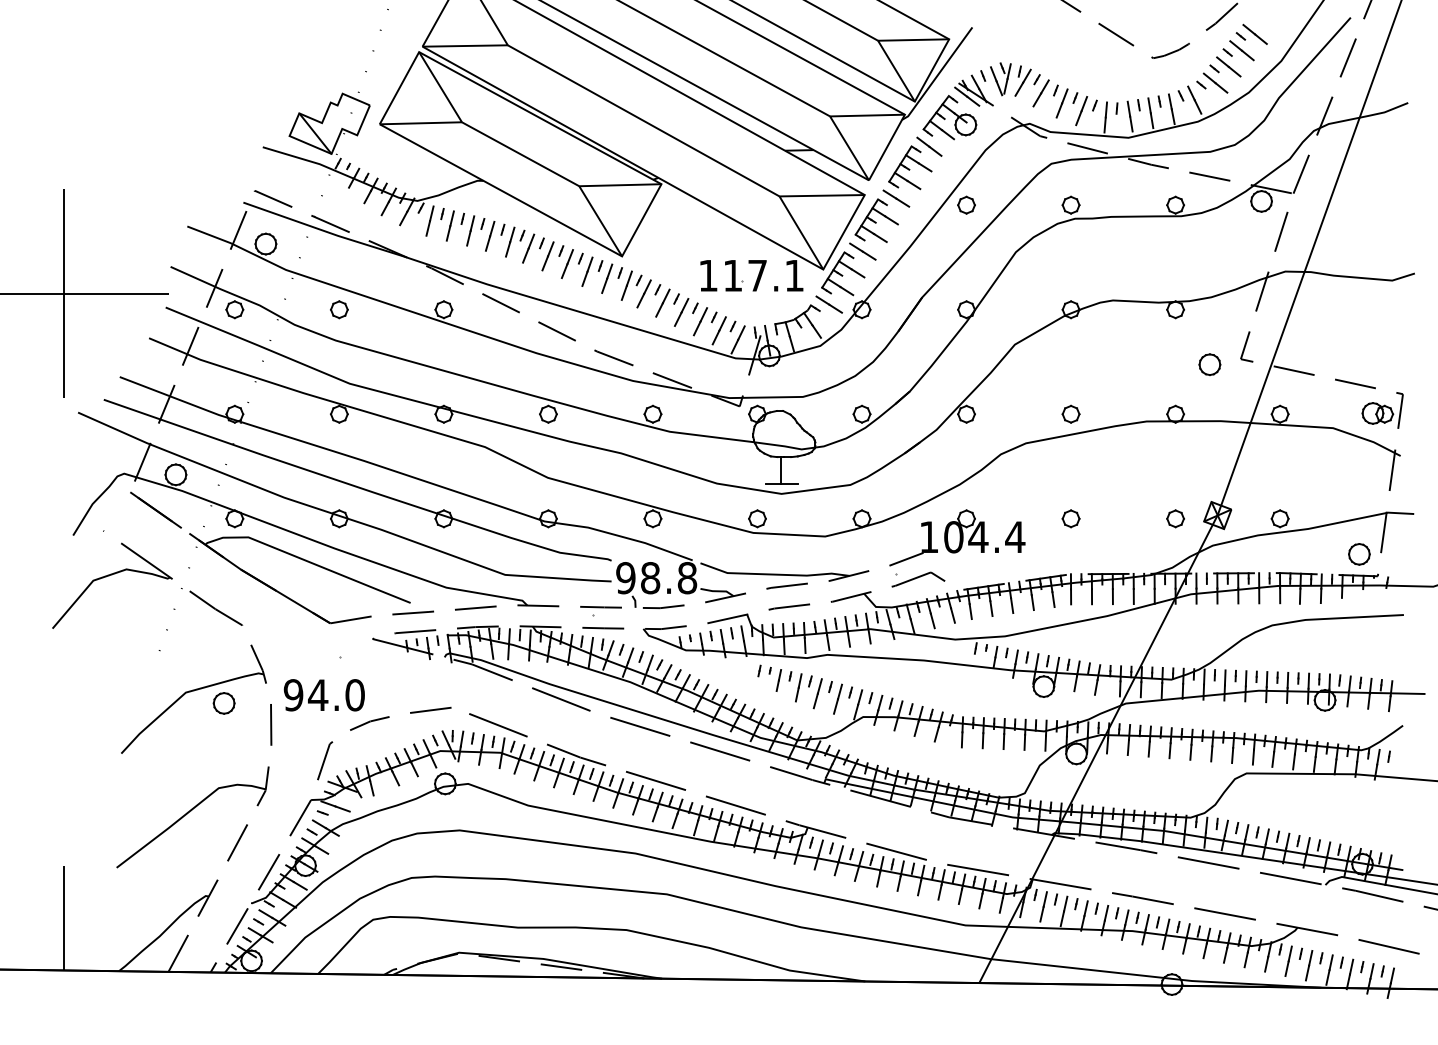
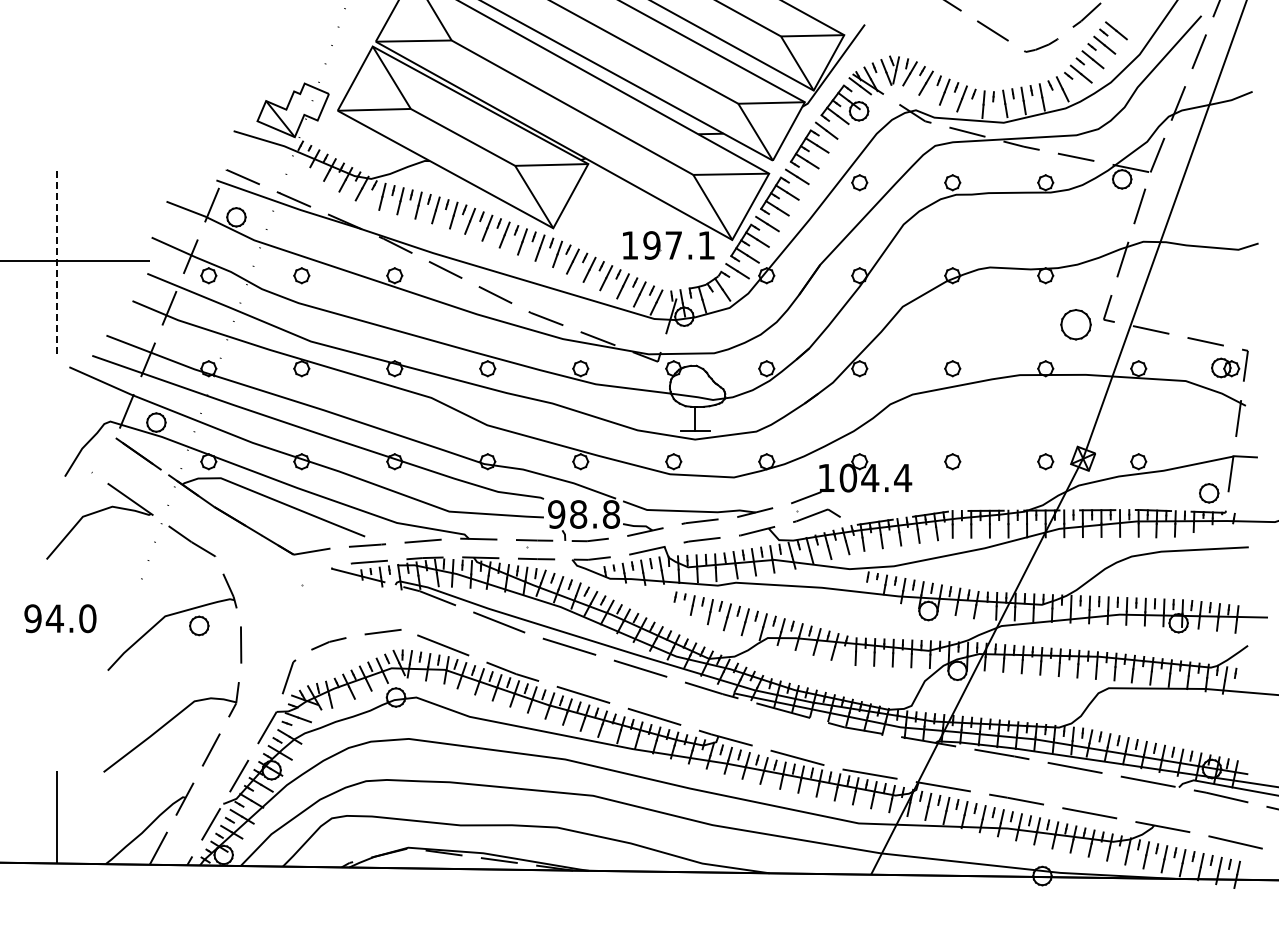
text: (732, 275) -> (651, 245), 117.1 -> 197.1
line: (63, 293) -> (56, 261), solid -> dashed
part: (1210, 364) -> (1076, 324), size x1.6
text: (324, 695) -> (60, 618), moved

